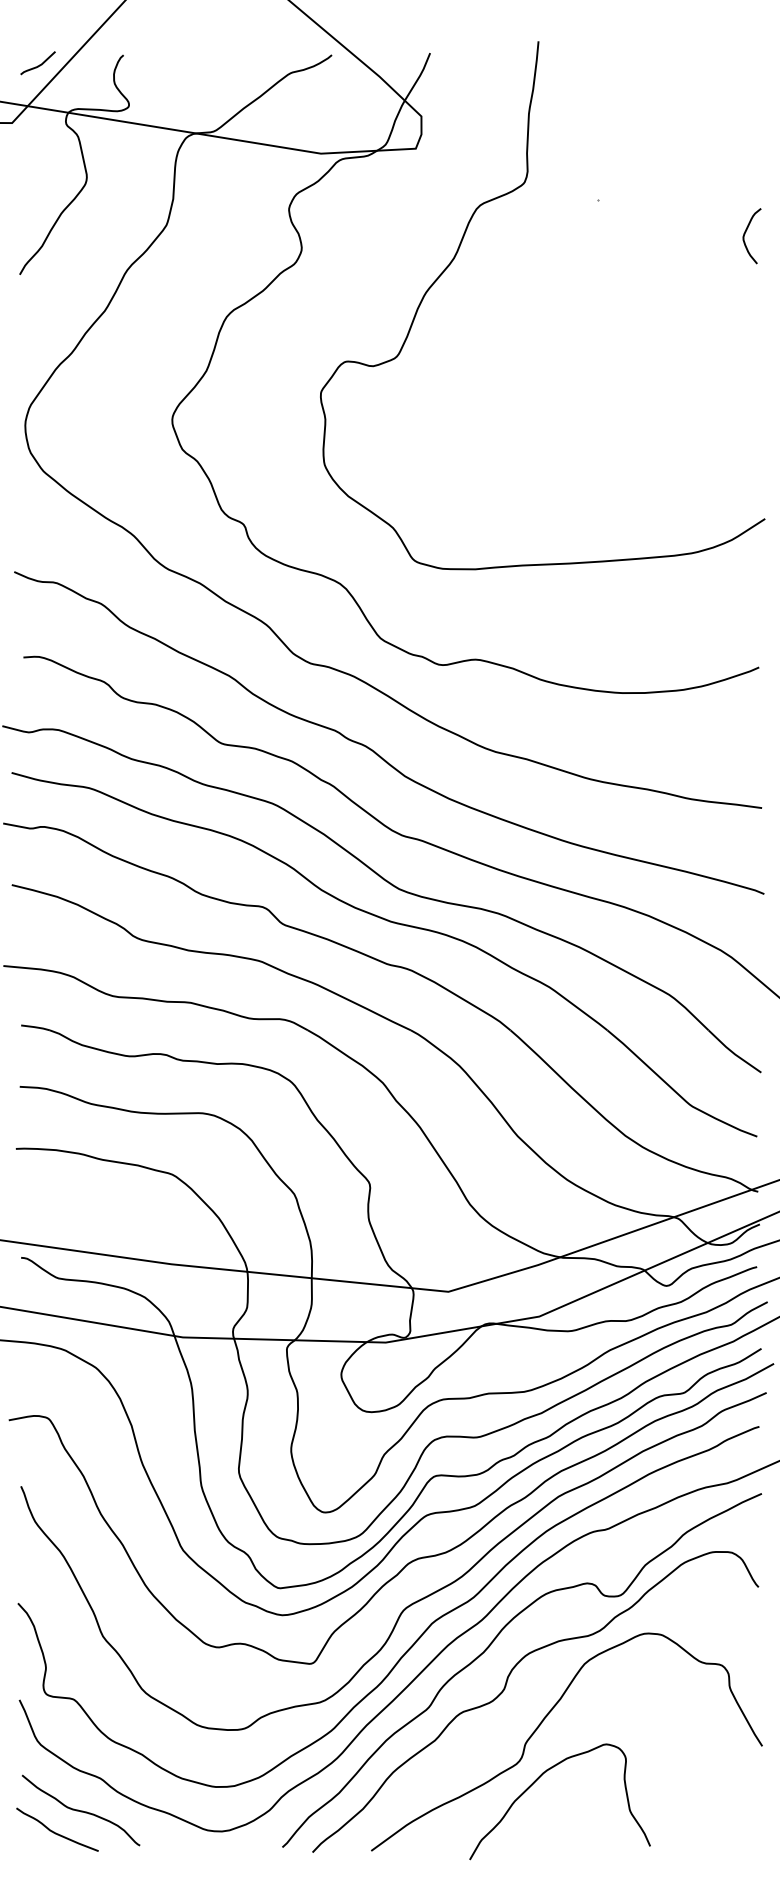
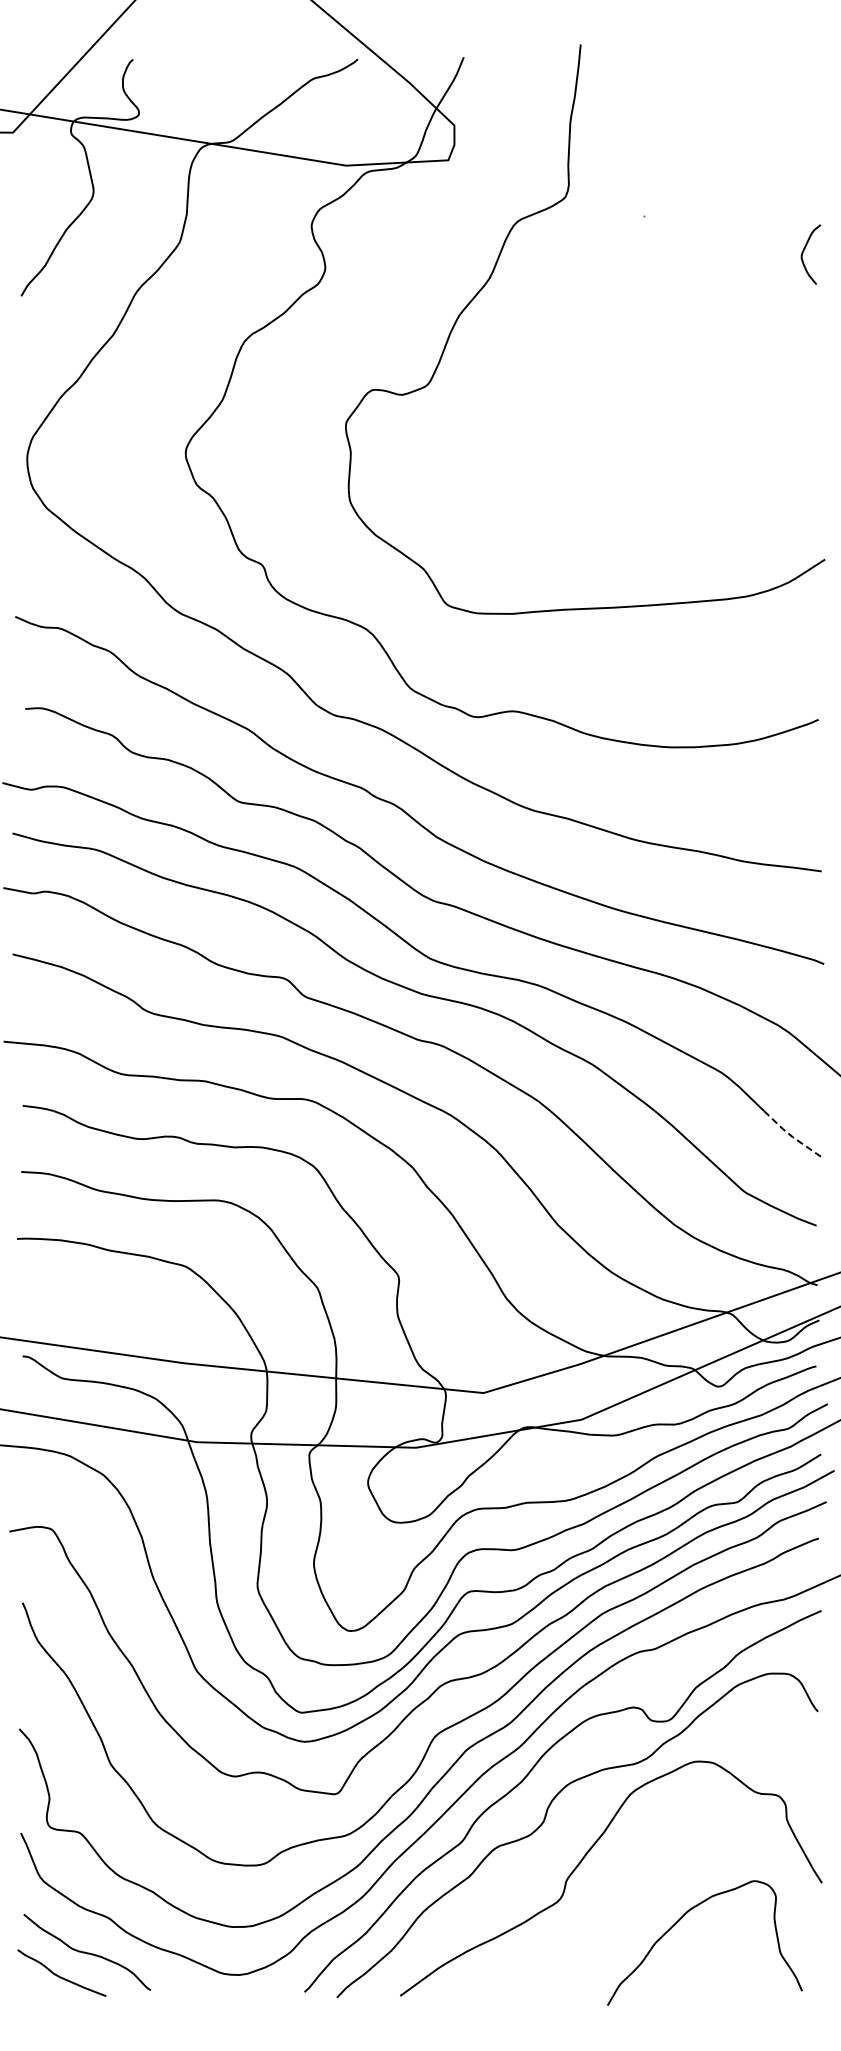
curve: (39, 64) -> (42, 69), removed
line: (734, 1053) -> (791, 1135), solid -> dashed
curve: (538, 1780) -> (681, 1919), moved

